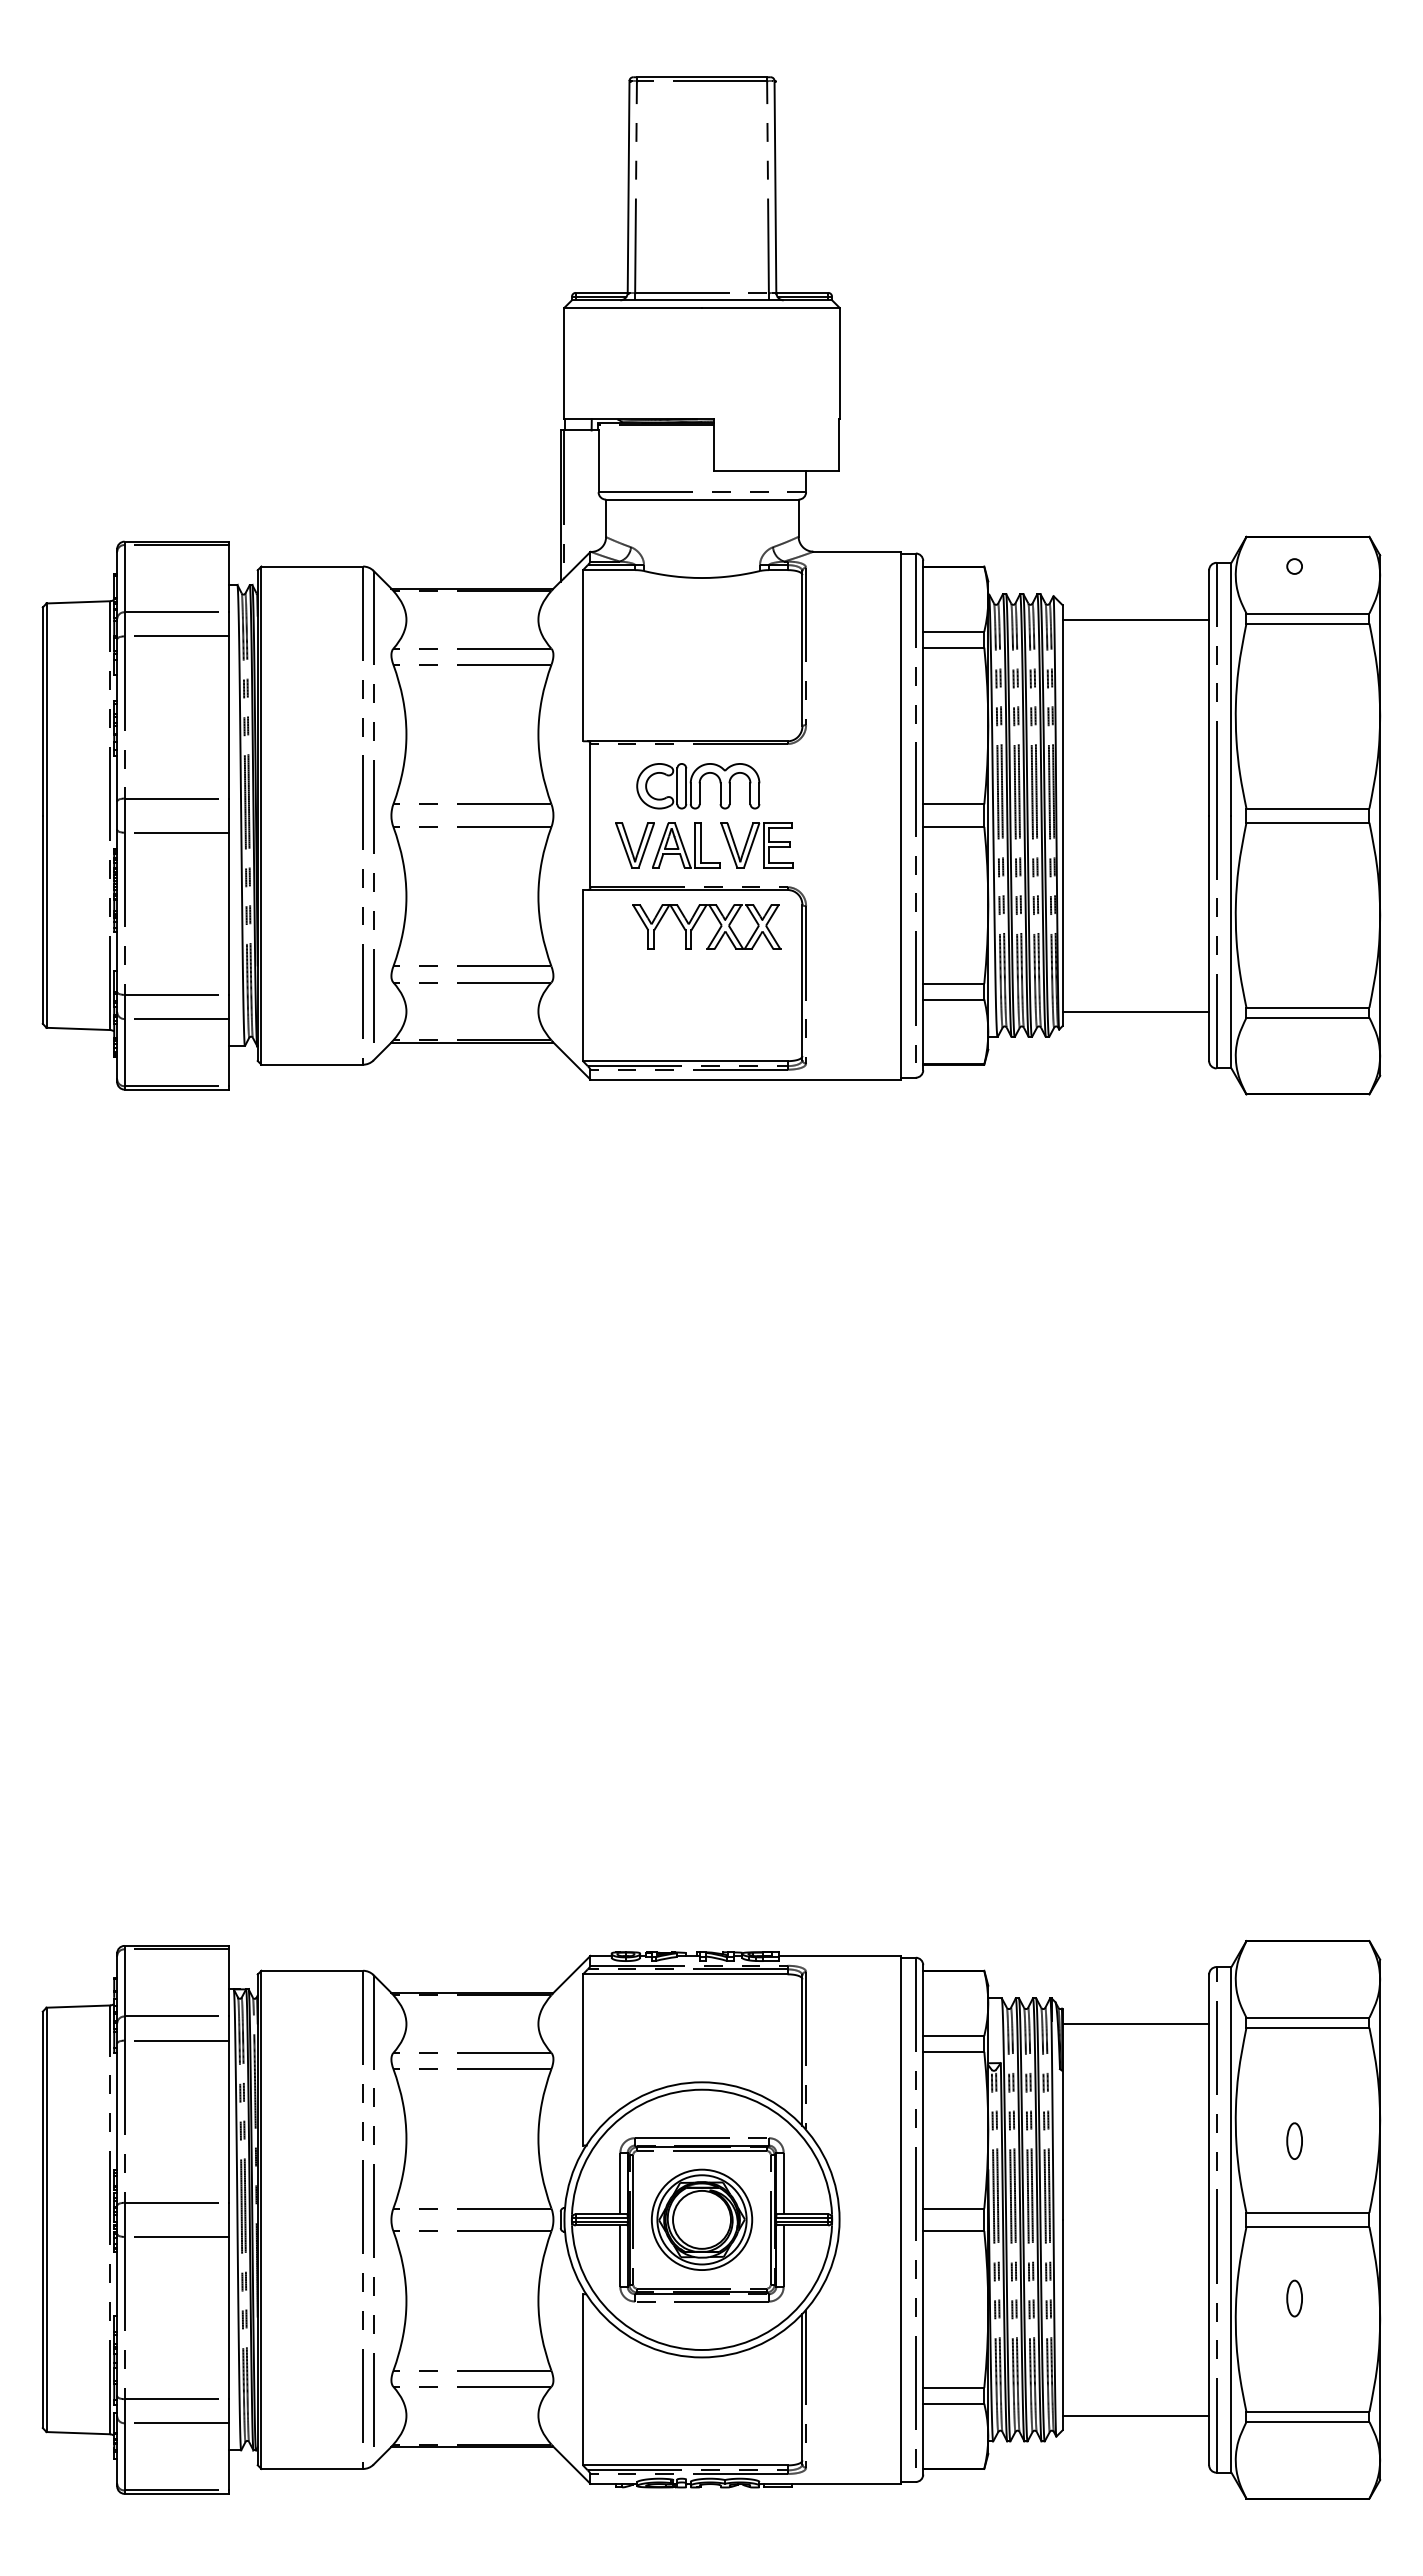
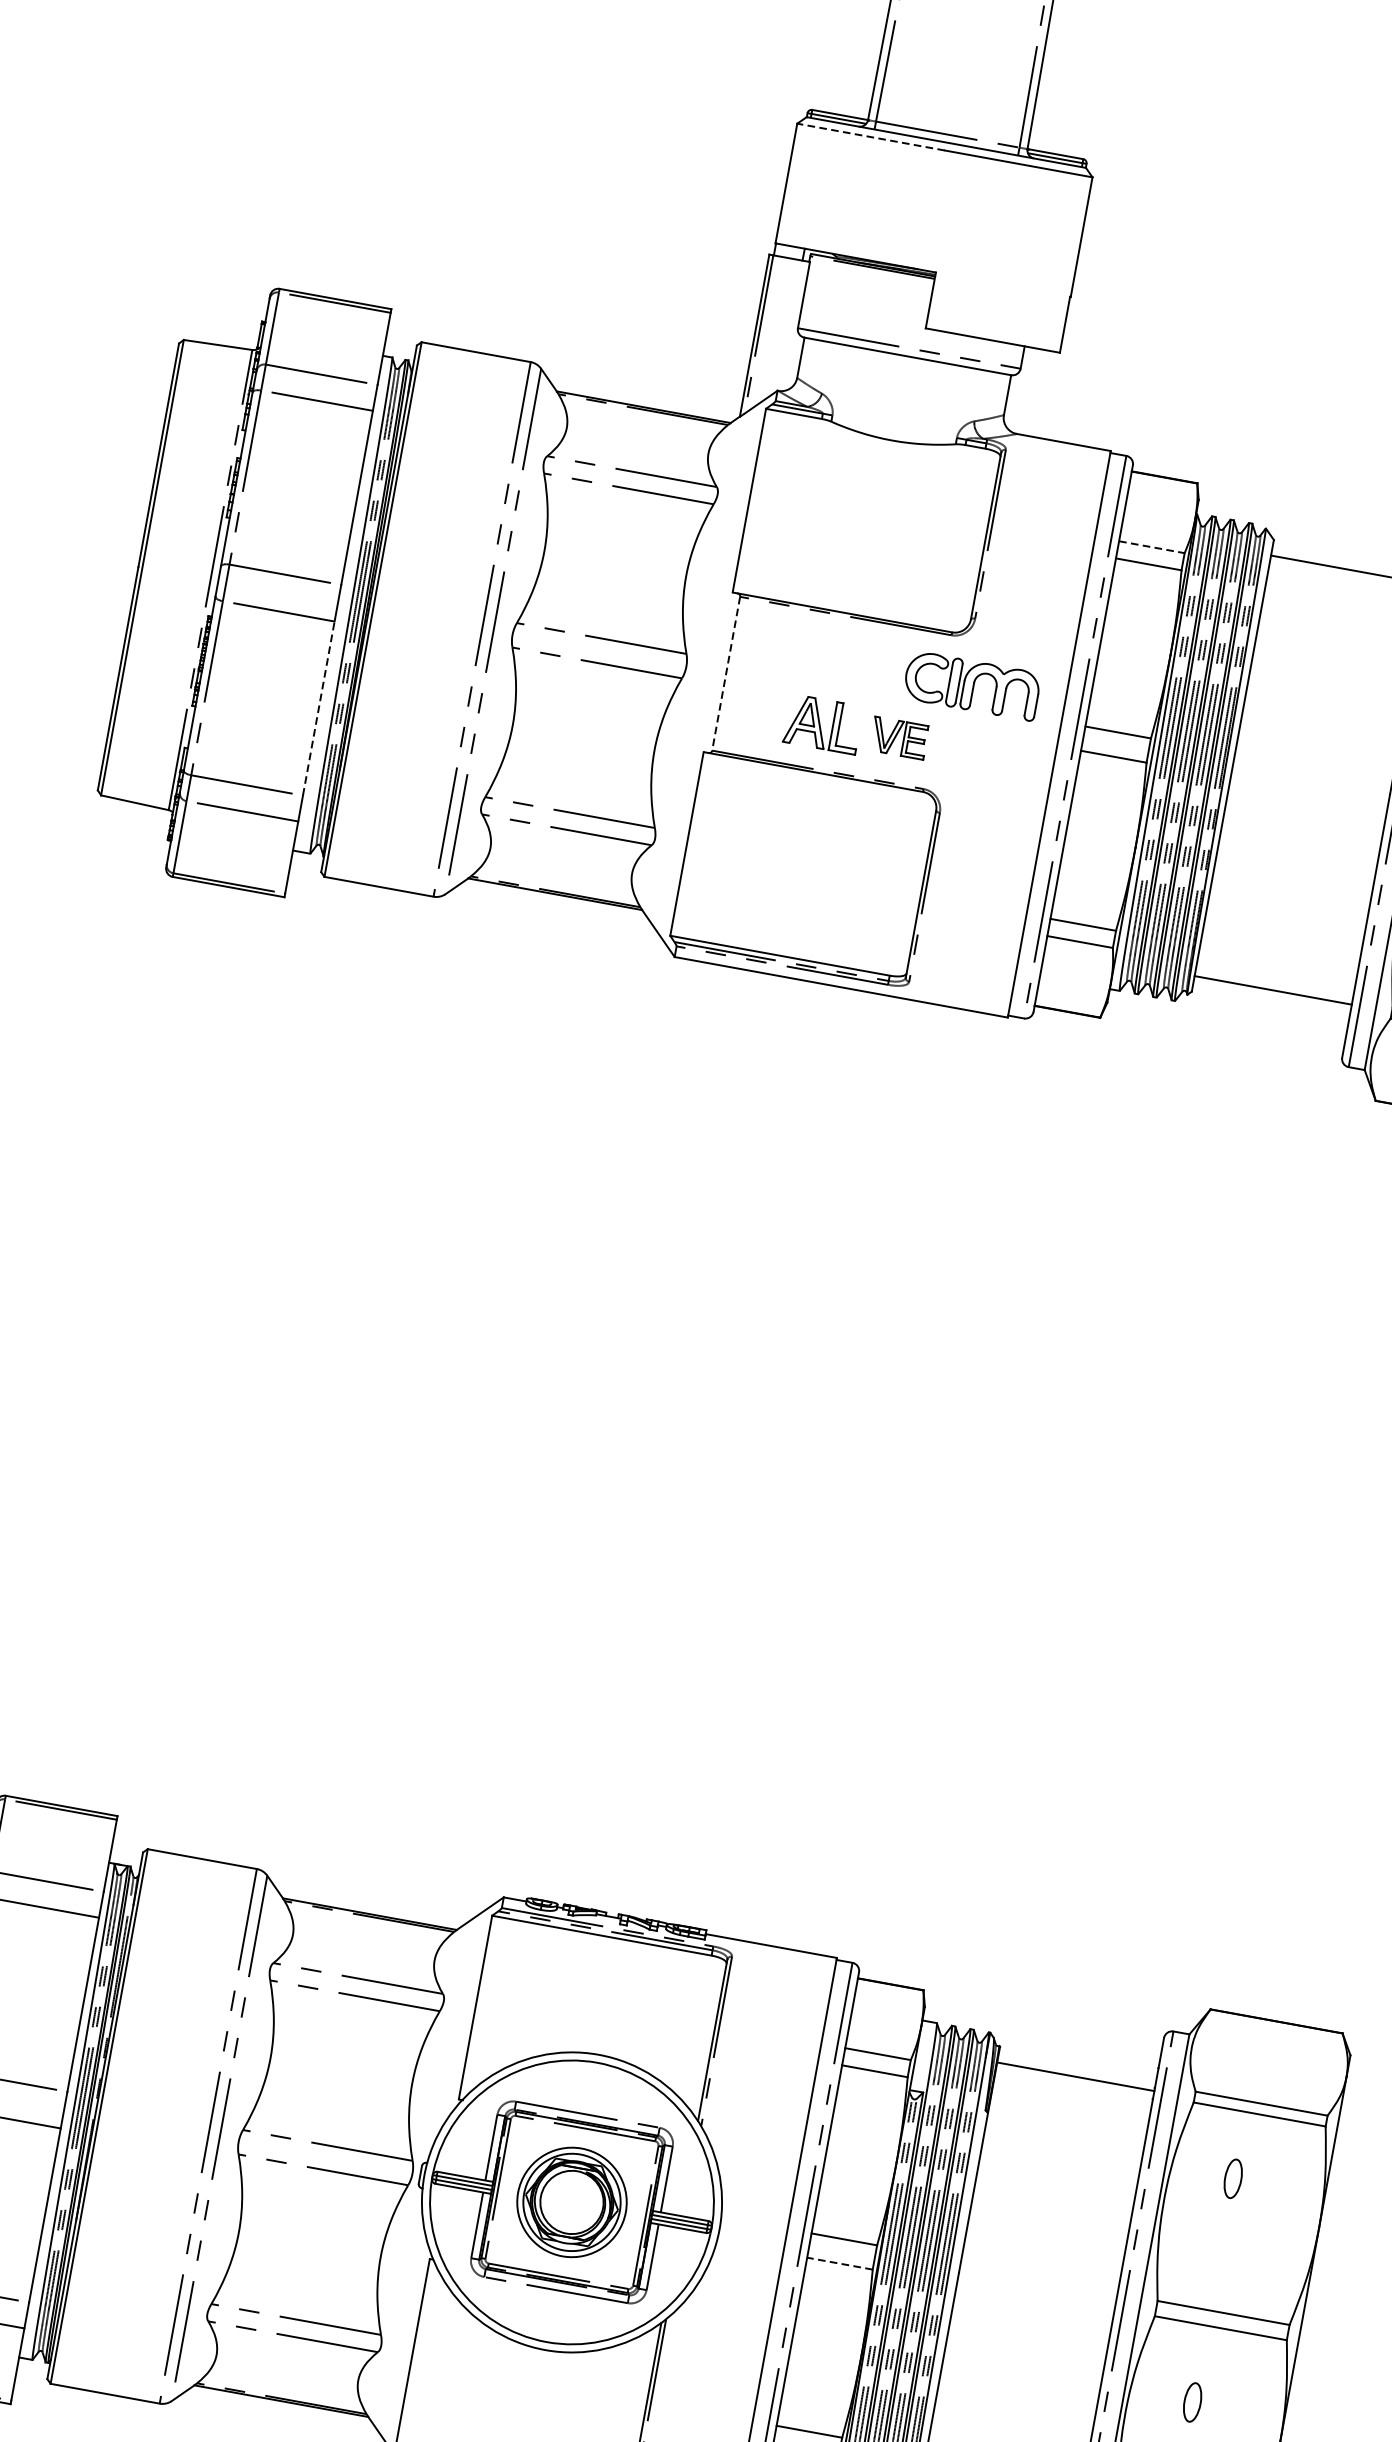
line: (633, 307) -> (871, 136), solid -> dashed
line: (953, 631) -> (1151, 546), solid -> dashed
part: (698, 786) -> (972, 686), moved
line: (590, 815) -> (726, 673), solid -> dashed
part: (634, 845) -> (767, 714), removed
part: (756, 845) -> (898, 738), size x0.7
line: (228, 913) -> (318, 708), solid -> dashed
part: (697, 922) -> (820, 809), removed
part: (1294, 2140) -> (1233, 2178), moved
line: (953, 2231) -> (839, 2263), solid -> dashed

